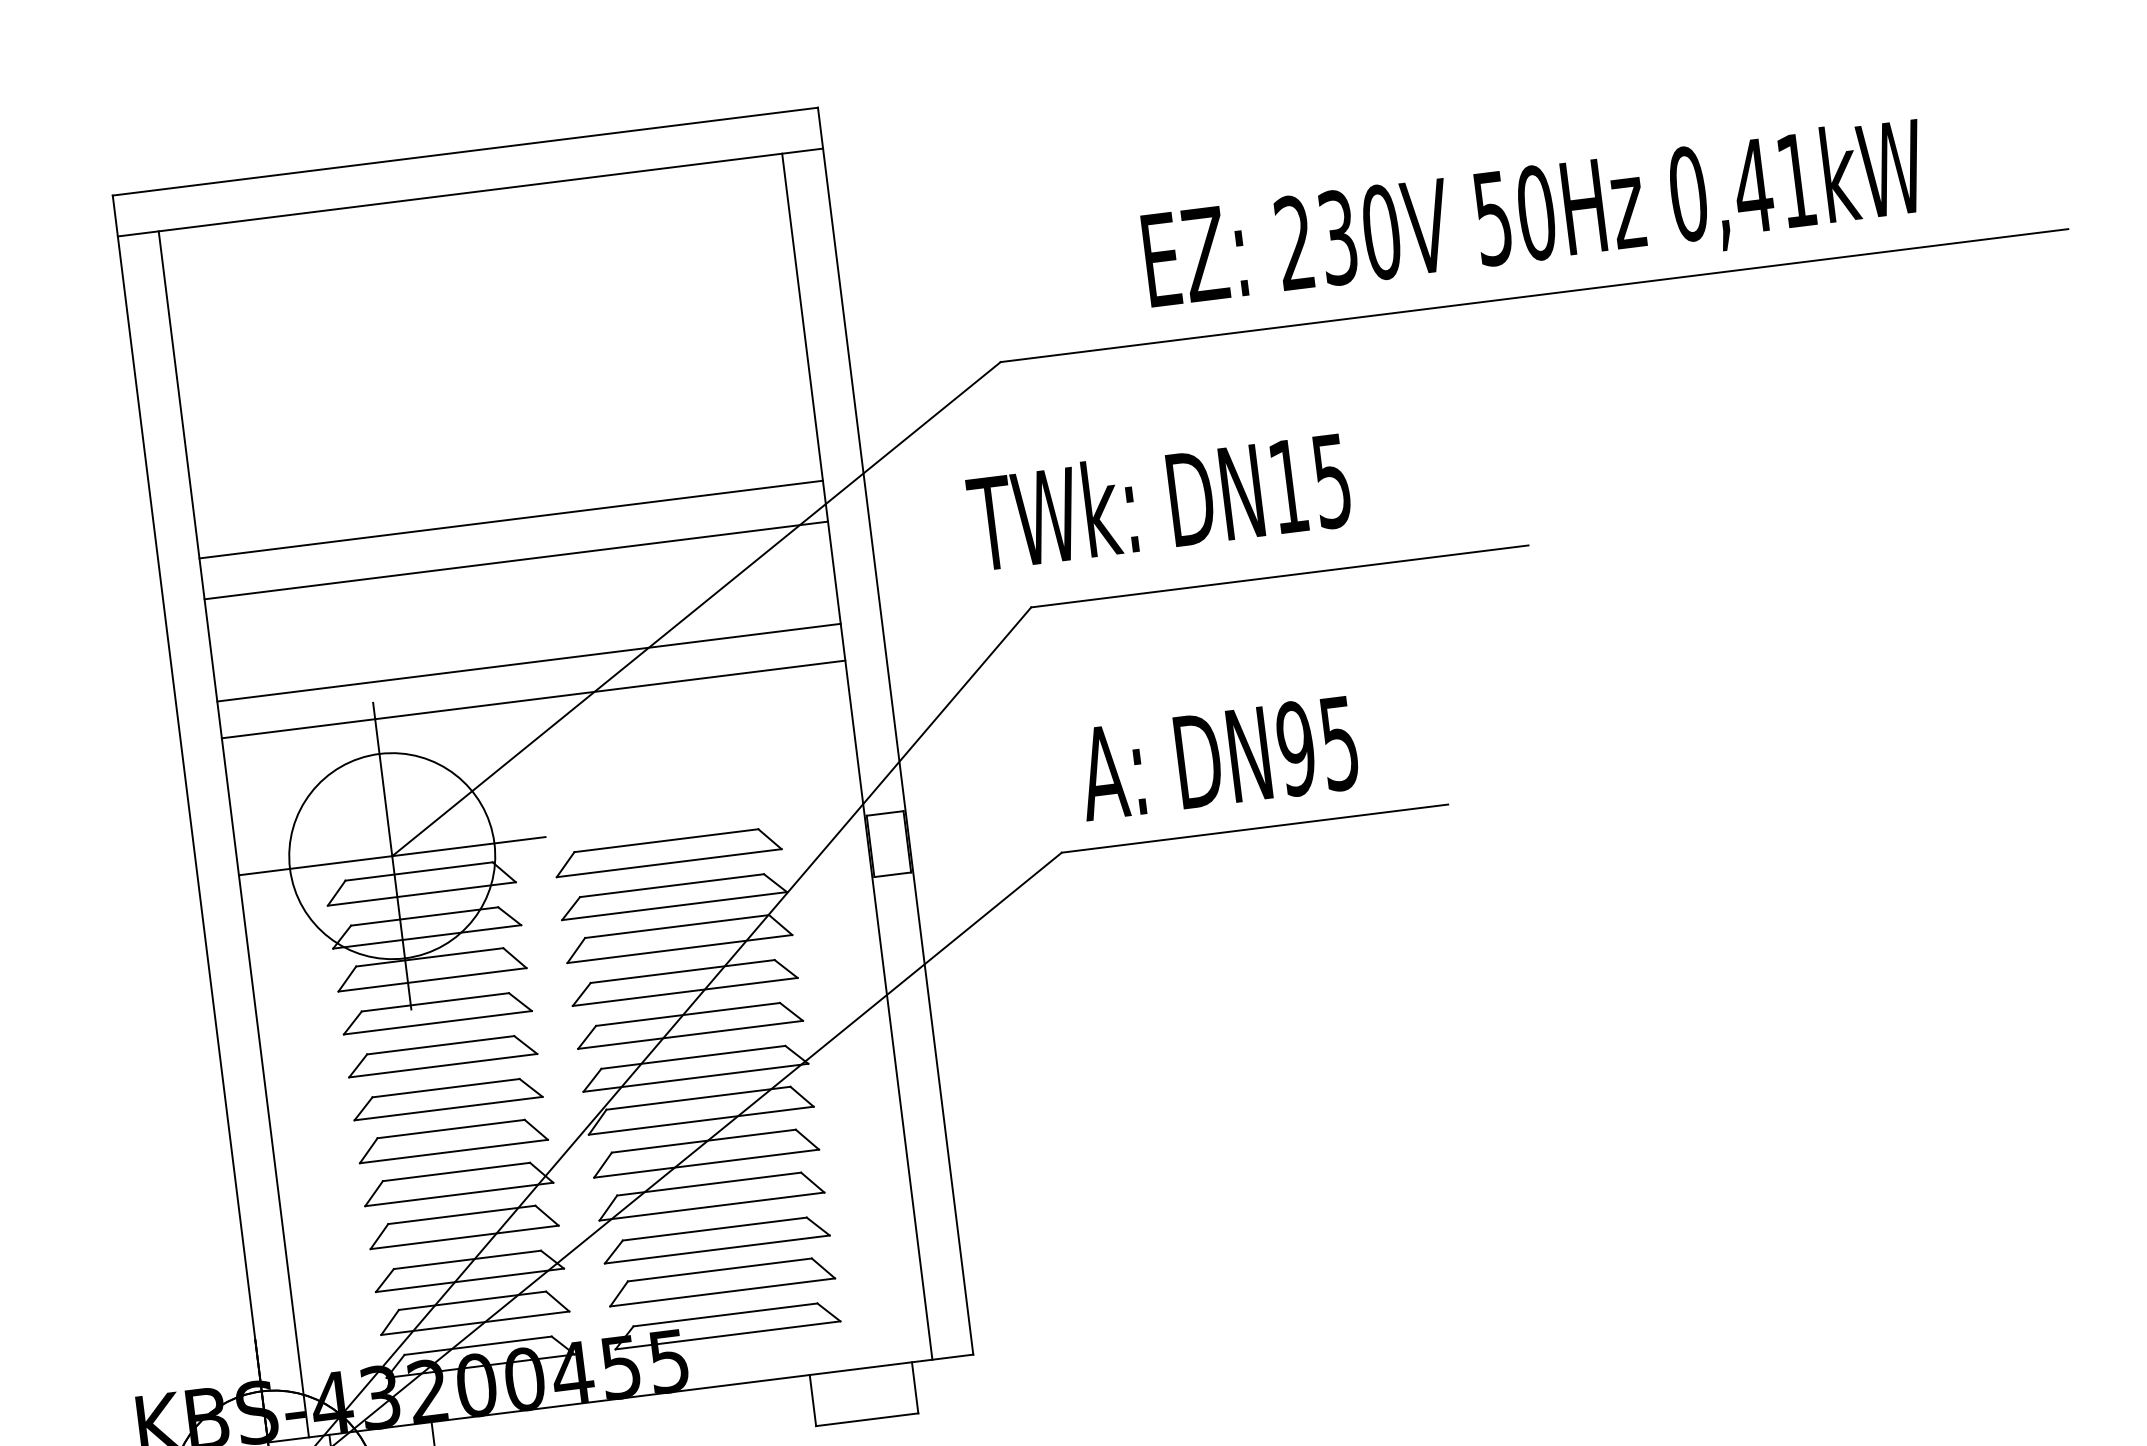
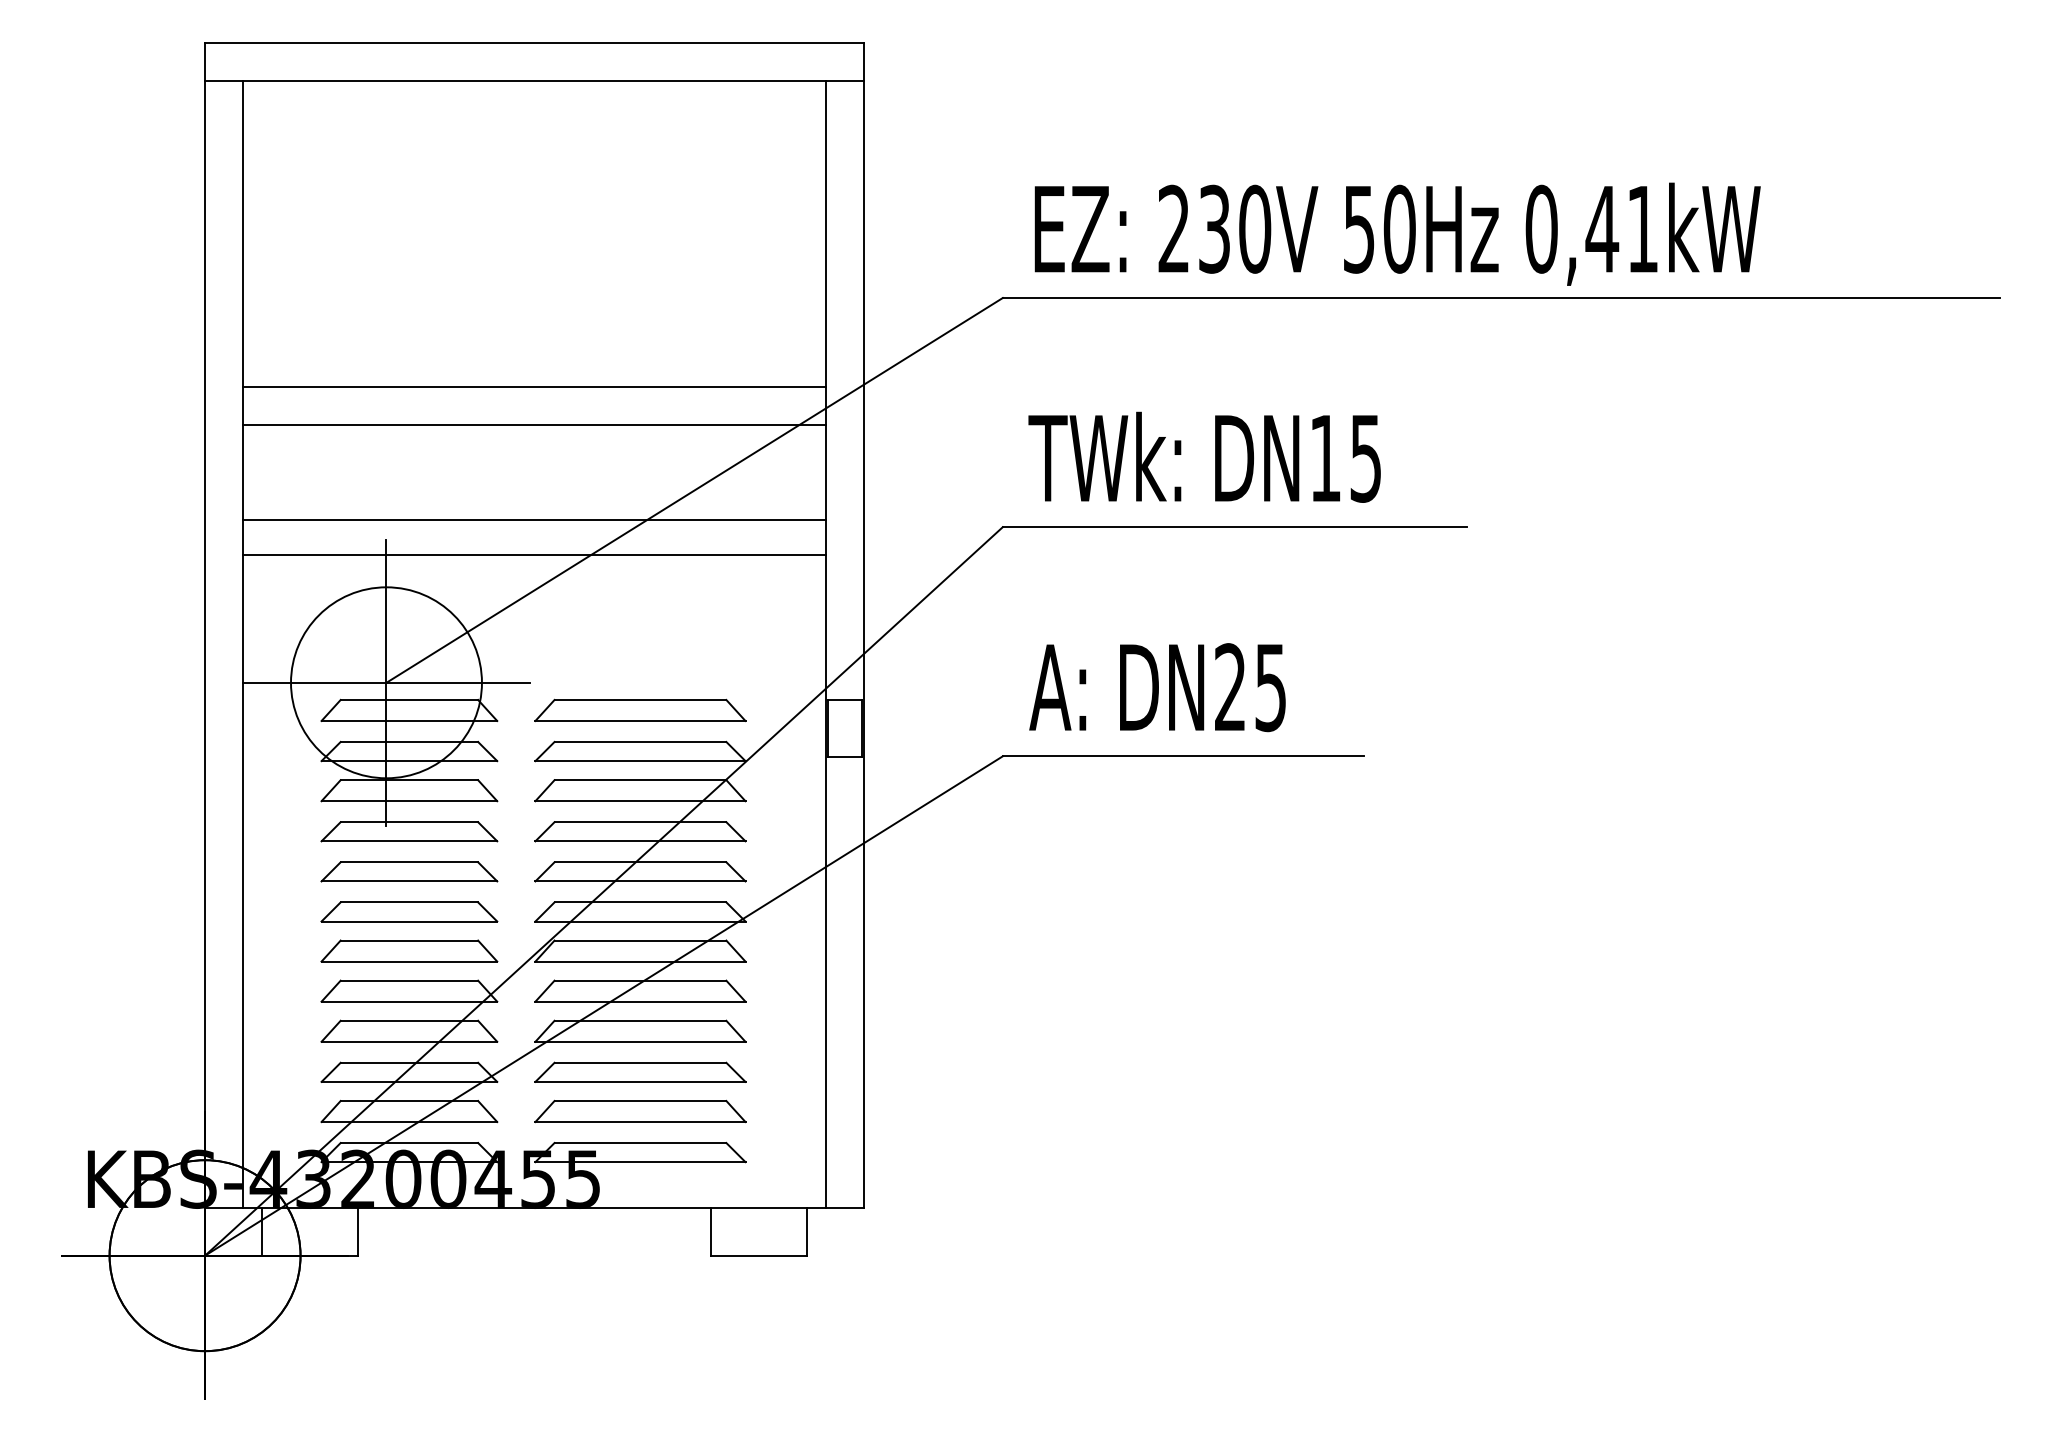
text: (1534, 217) -> (1397, 233), moved
text: (1158, 500) -> (1204, 456), moved
text: (1296, 748) -> (1230, 687), DN95 -> DN25

